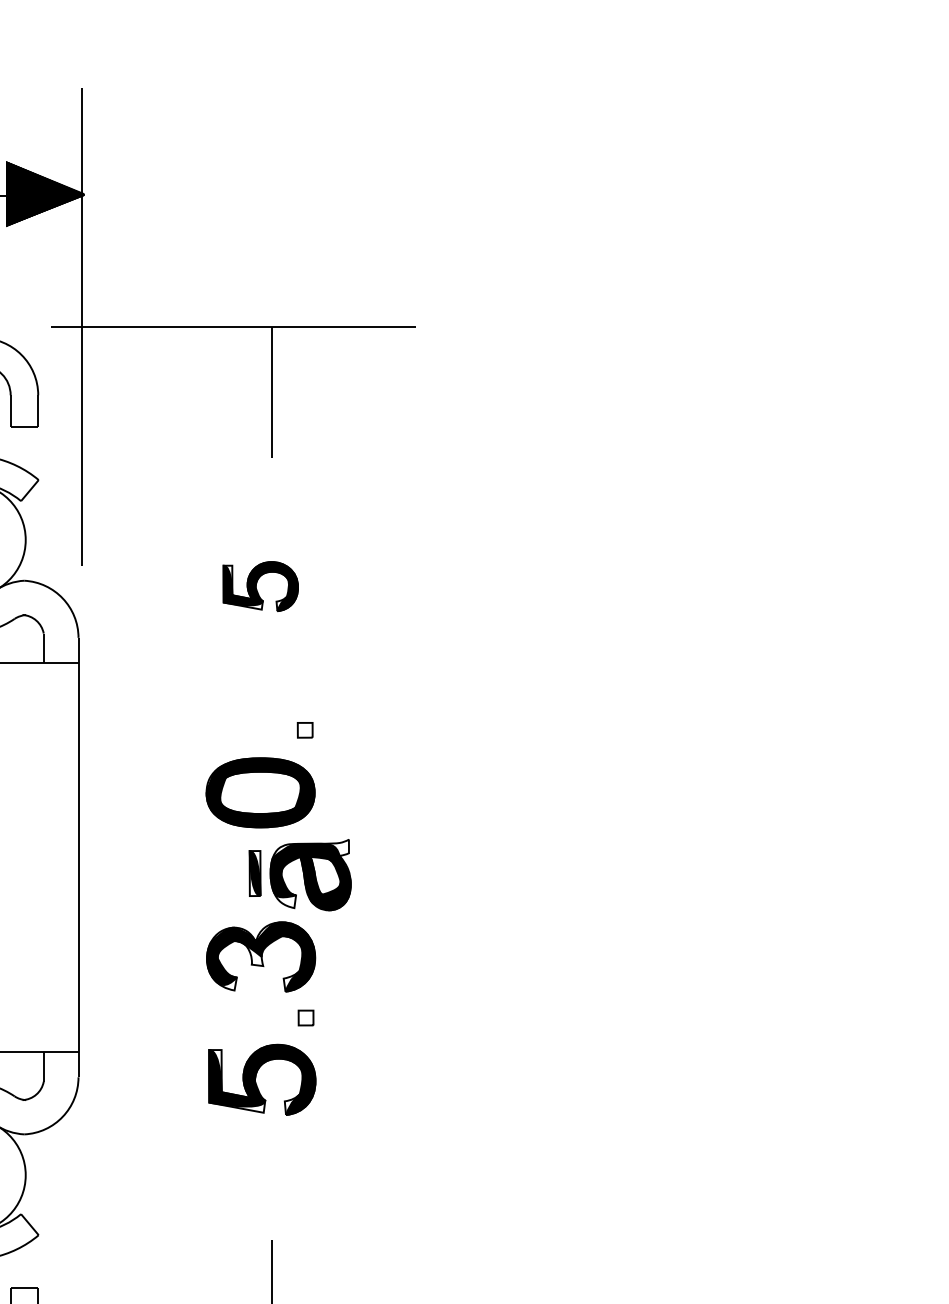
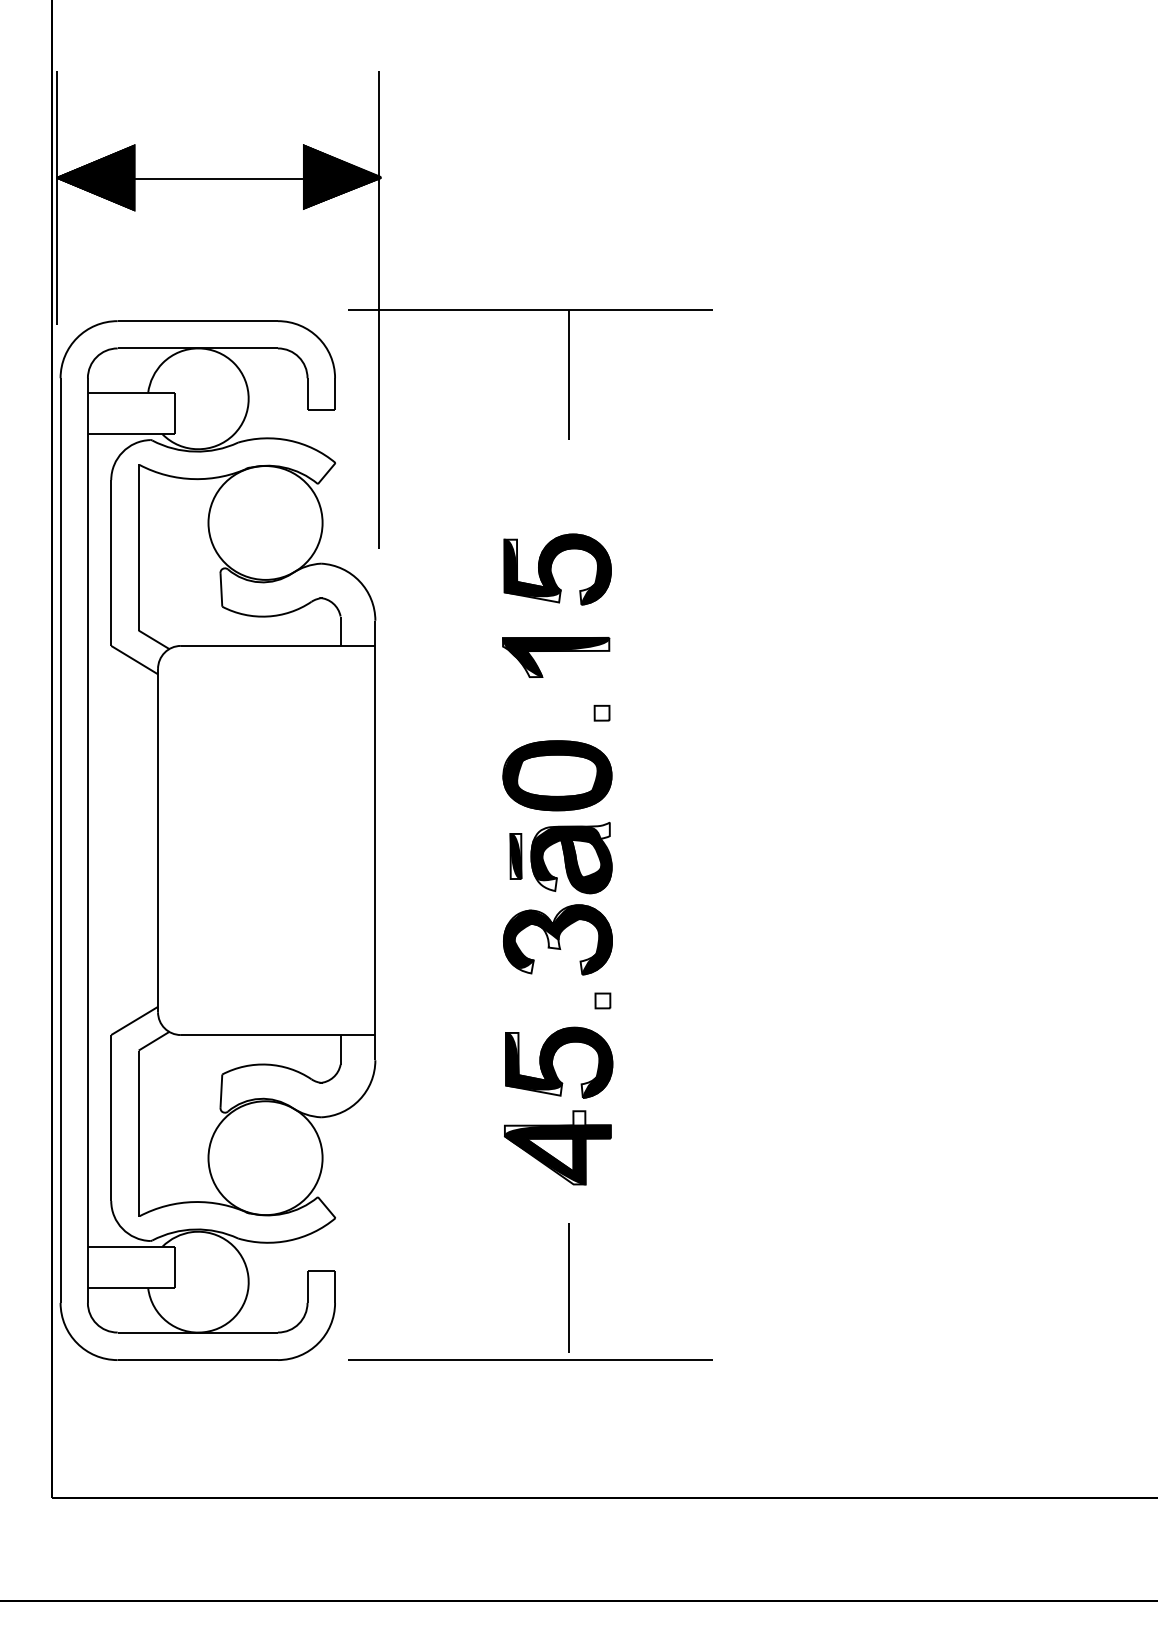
part: (260, 586) -> (557, 569), size x1.43
part: (259, 674) -> (556, 657), added
part: (299, 874) -> (560, 857), moved
part: (260, 1164) -> (557, 1147), added

